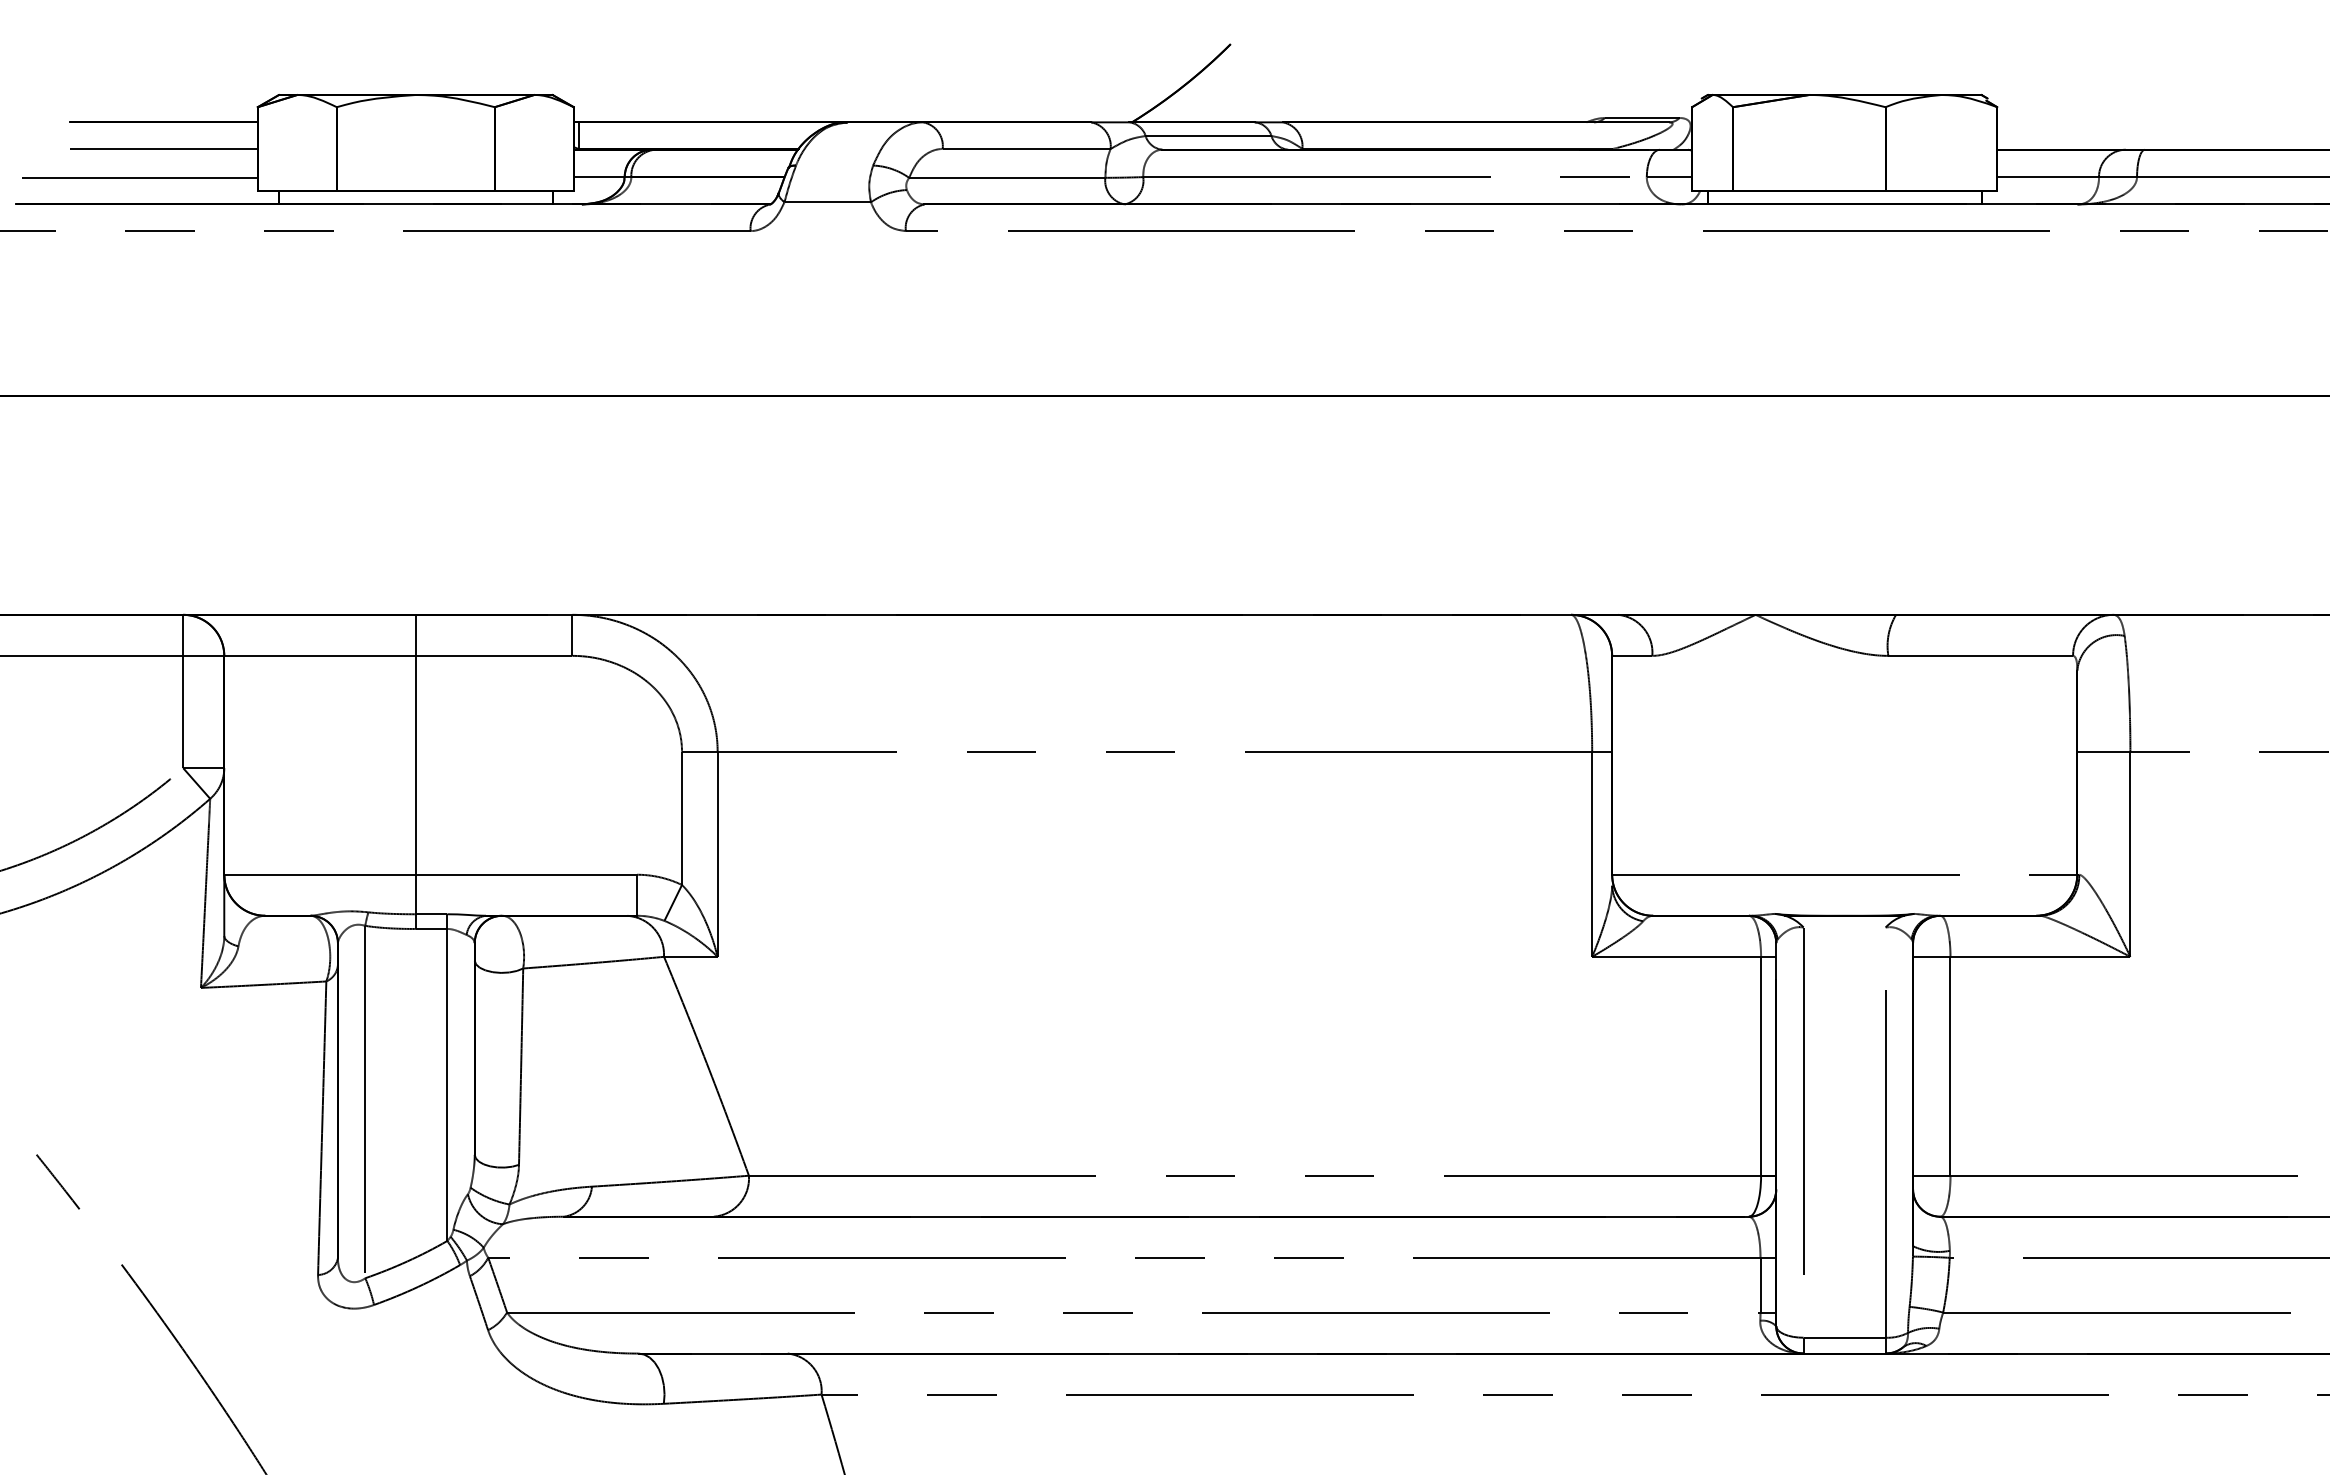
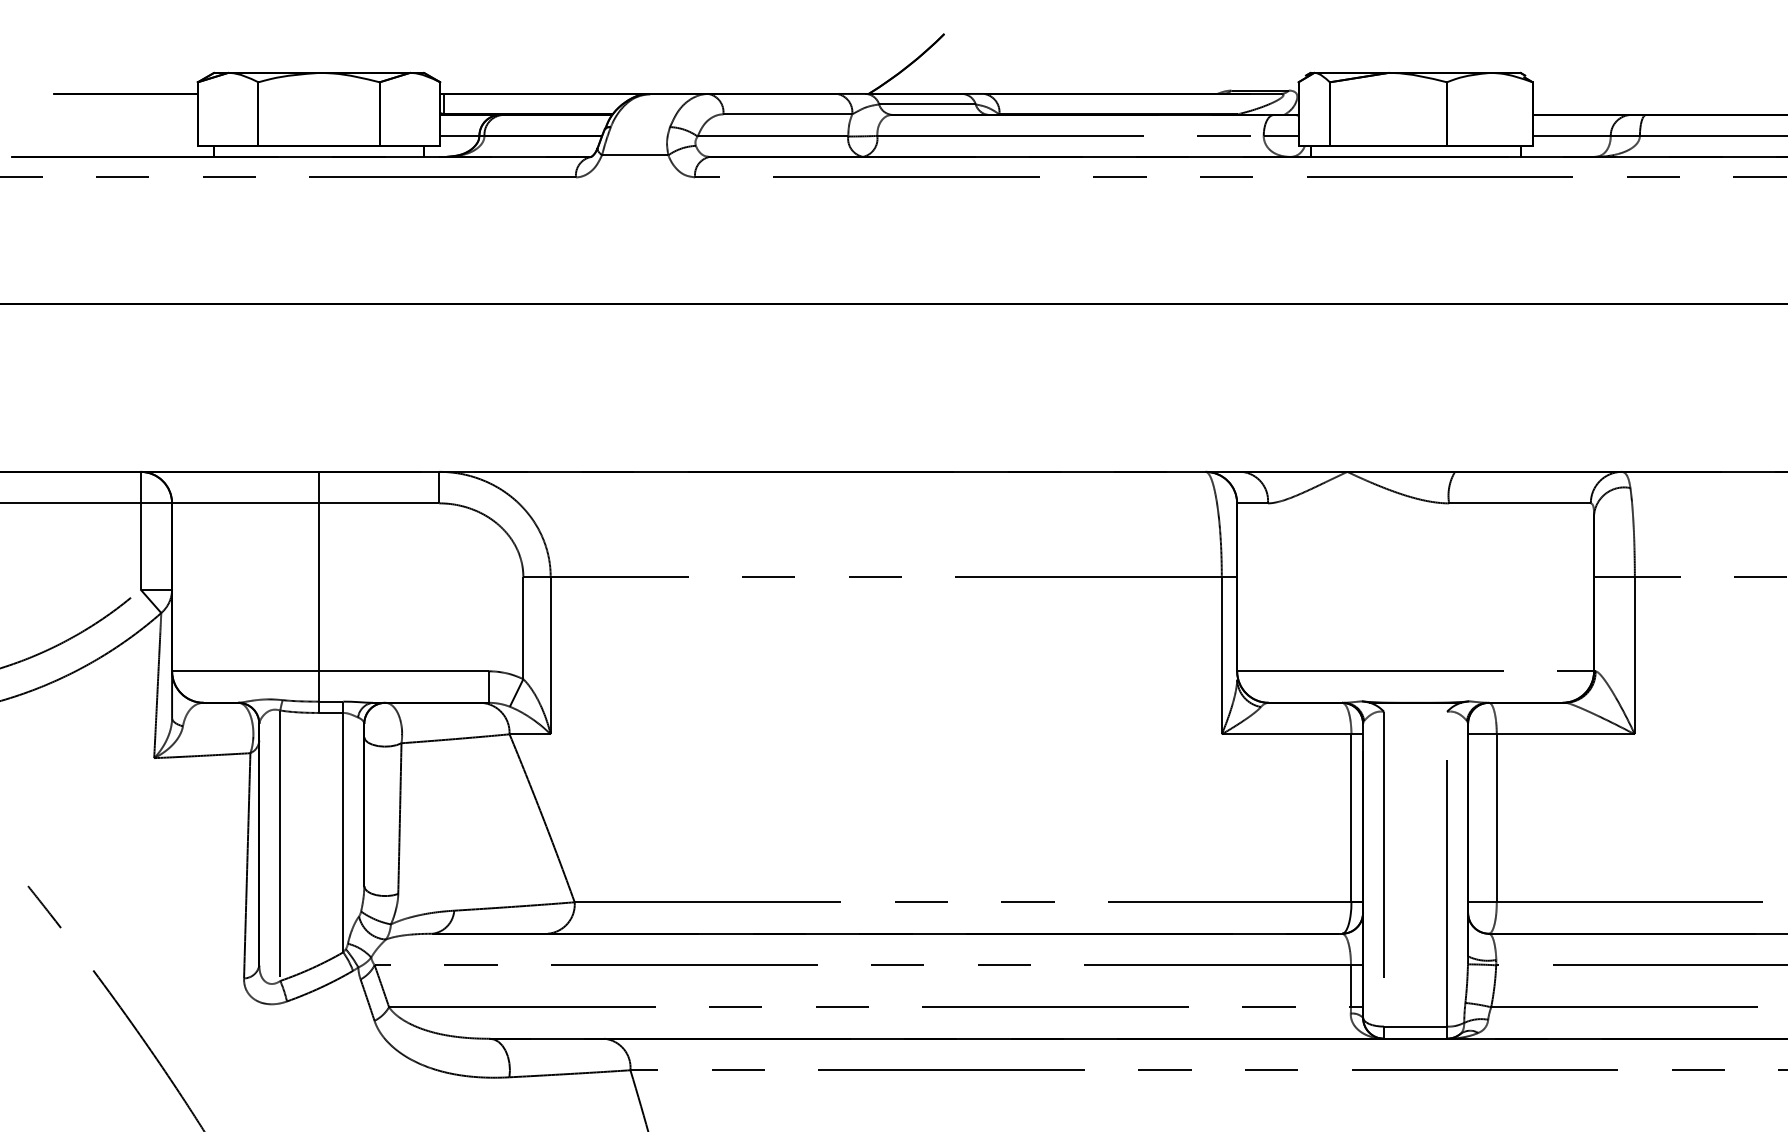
line: (163, 149) -> (125, 114), removed
line: (138, 177) -> (106, 136), removed

